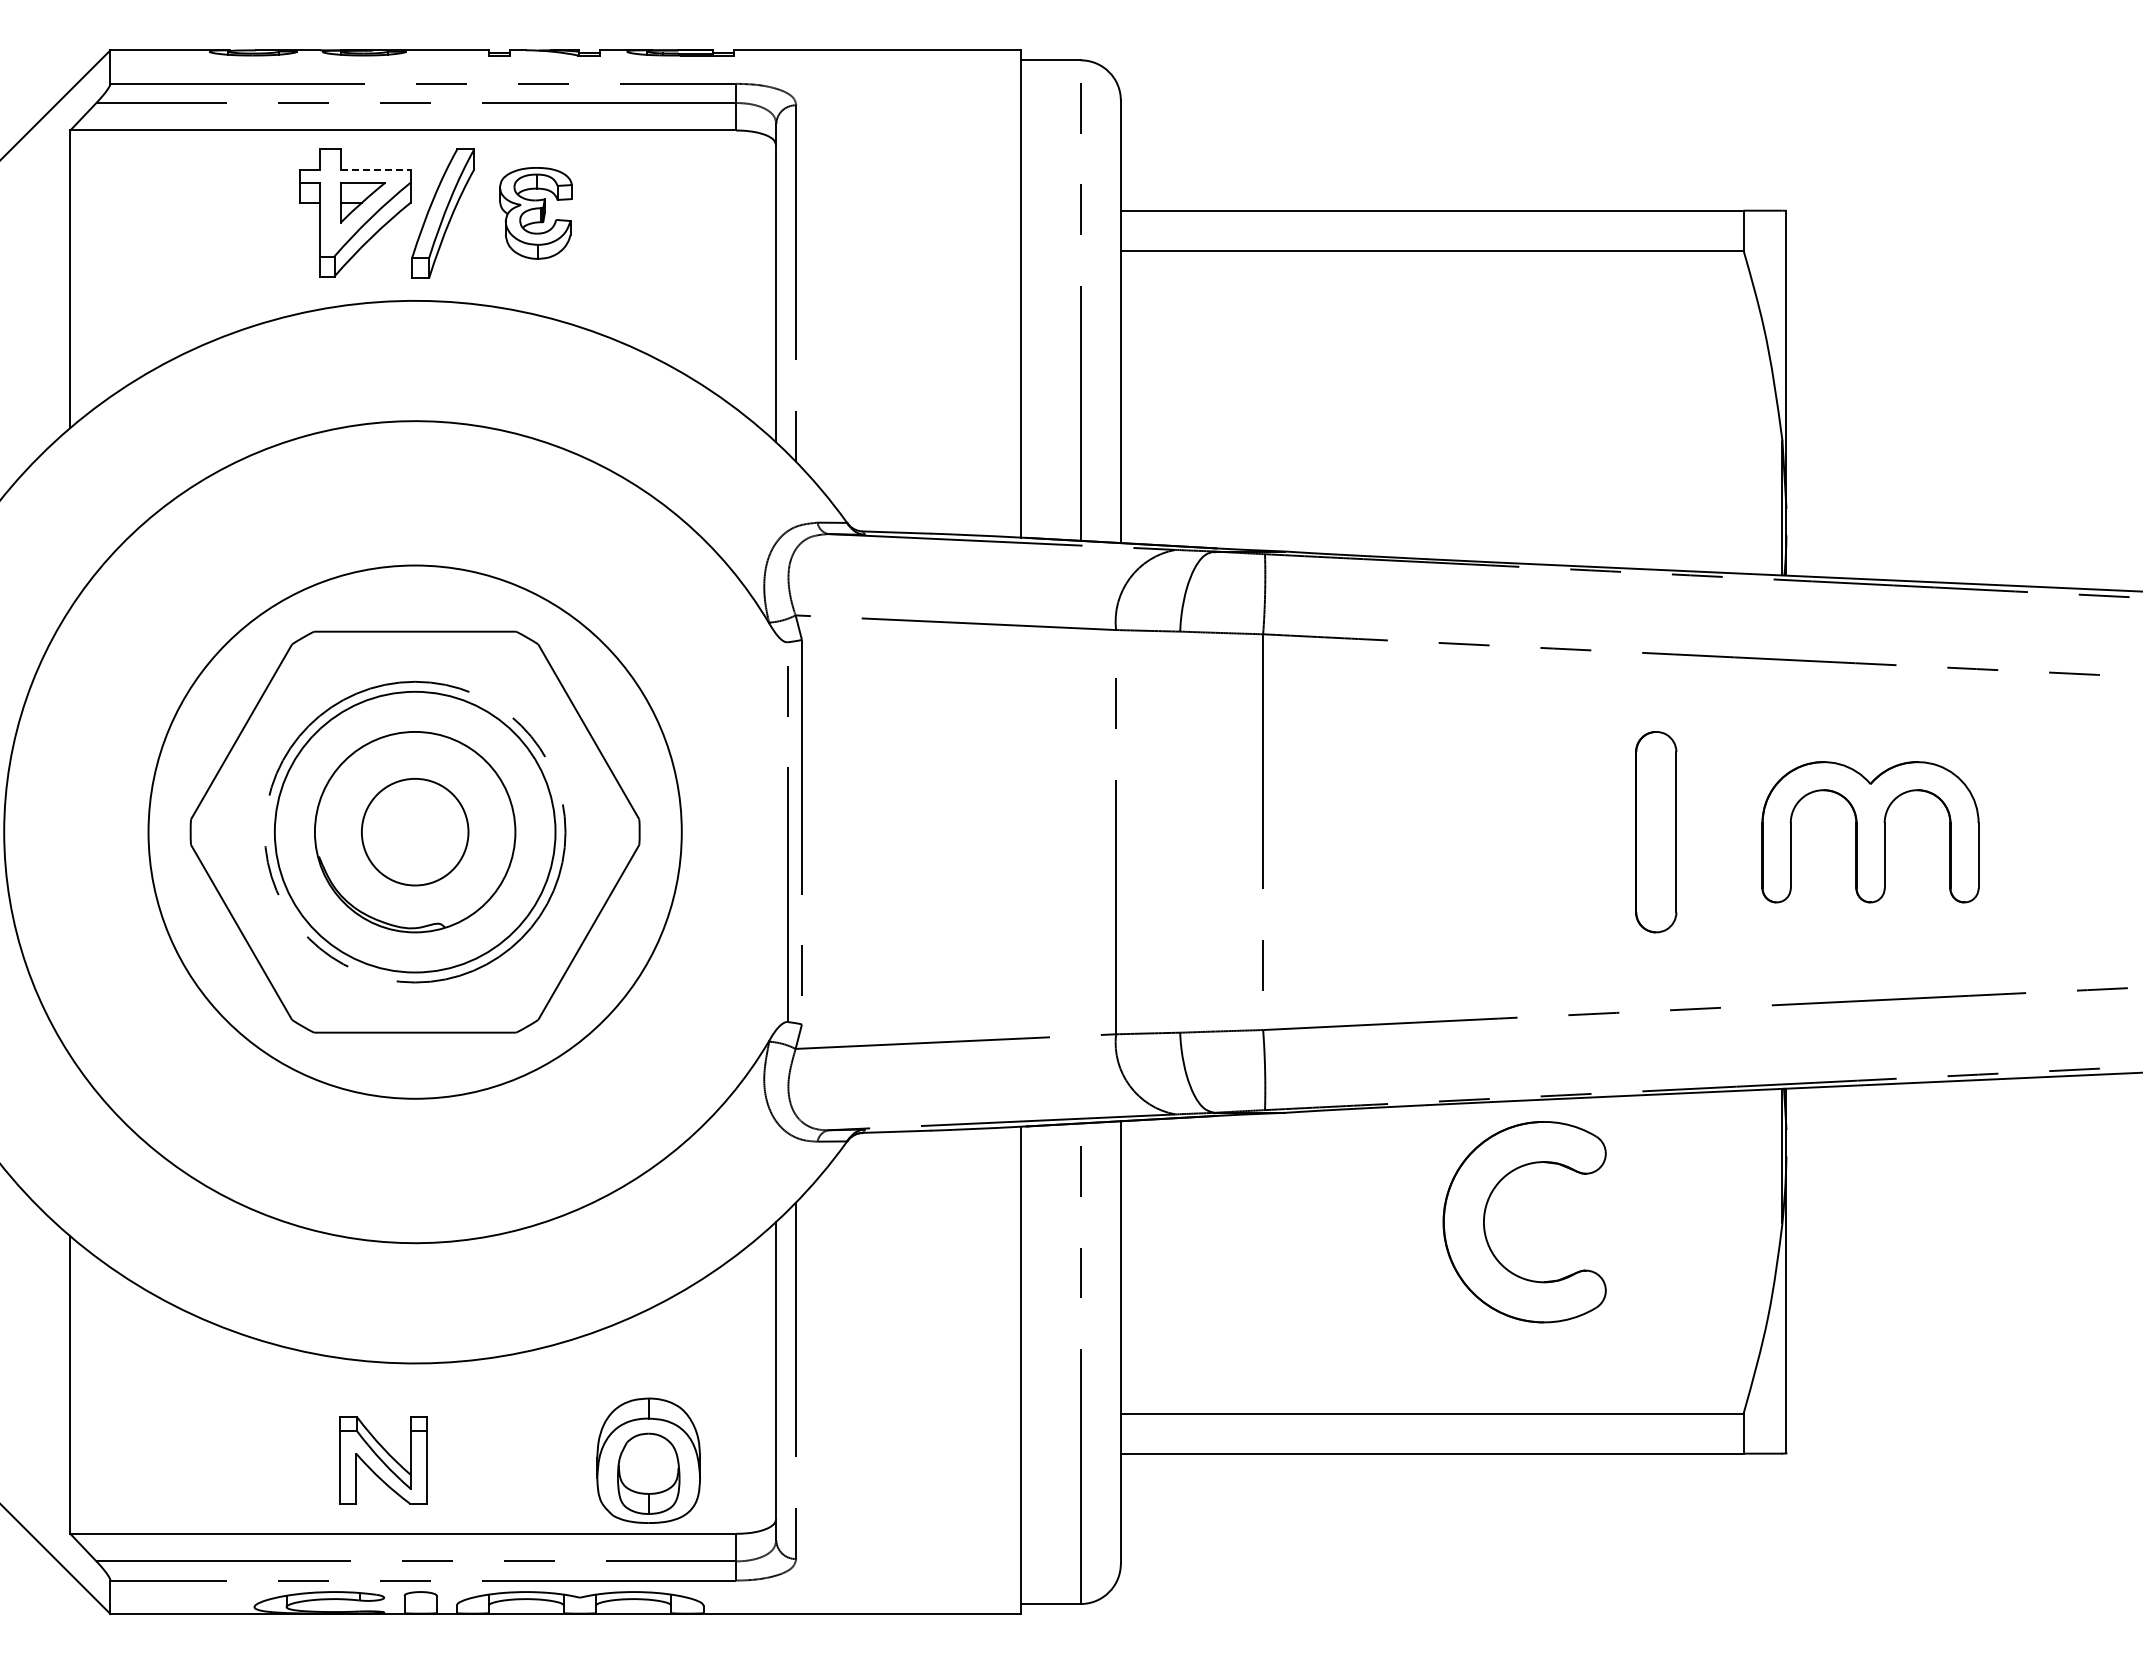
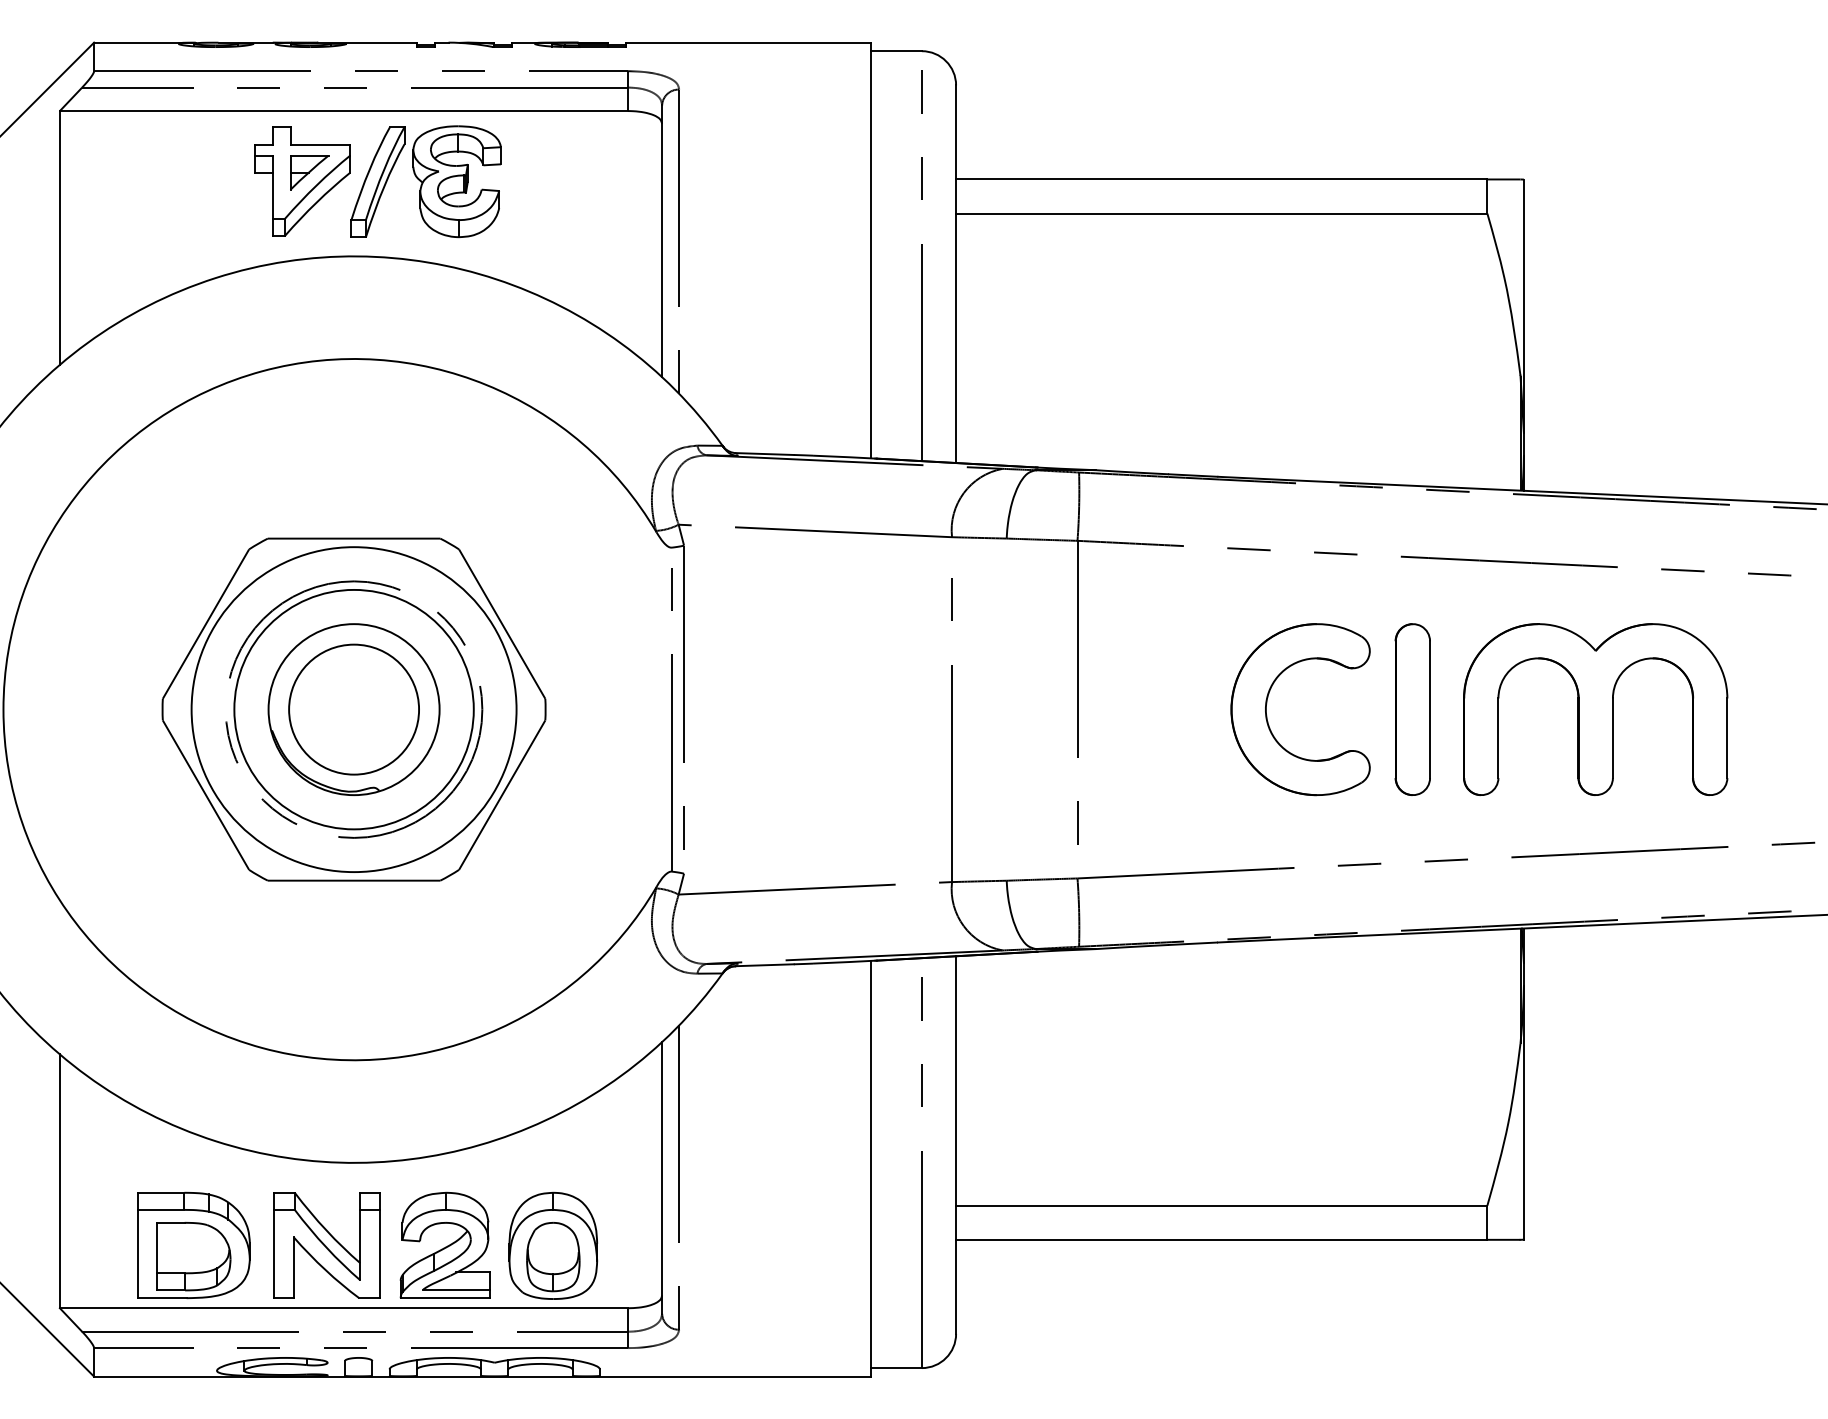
line: (375, 170) -> (320, 145), dashed -> solid
part: (535, 213) -> (456, 181), size x1.43
circle: (414, 831) -> (353, 709), size x0.71
circle: (415, 831) -> (354, 709), size x1.43
part: (1870, 832) -> (1595, 709), size x1.43
part: (1485, 1227) -> (1267, 714), moved
part: (226, 1459) -> (193, 1244), added
part: (522, 1459) -> (445, 1244), added
part: (383, 1460) -> (327, 1245), size x1.43

